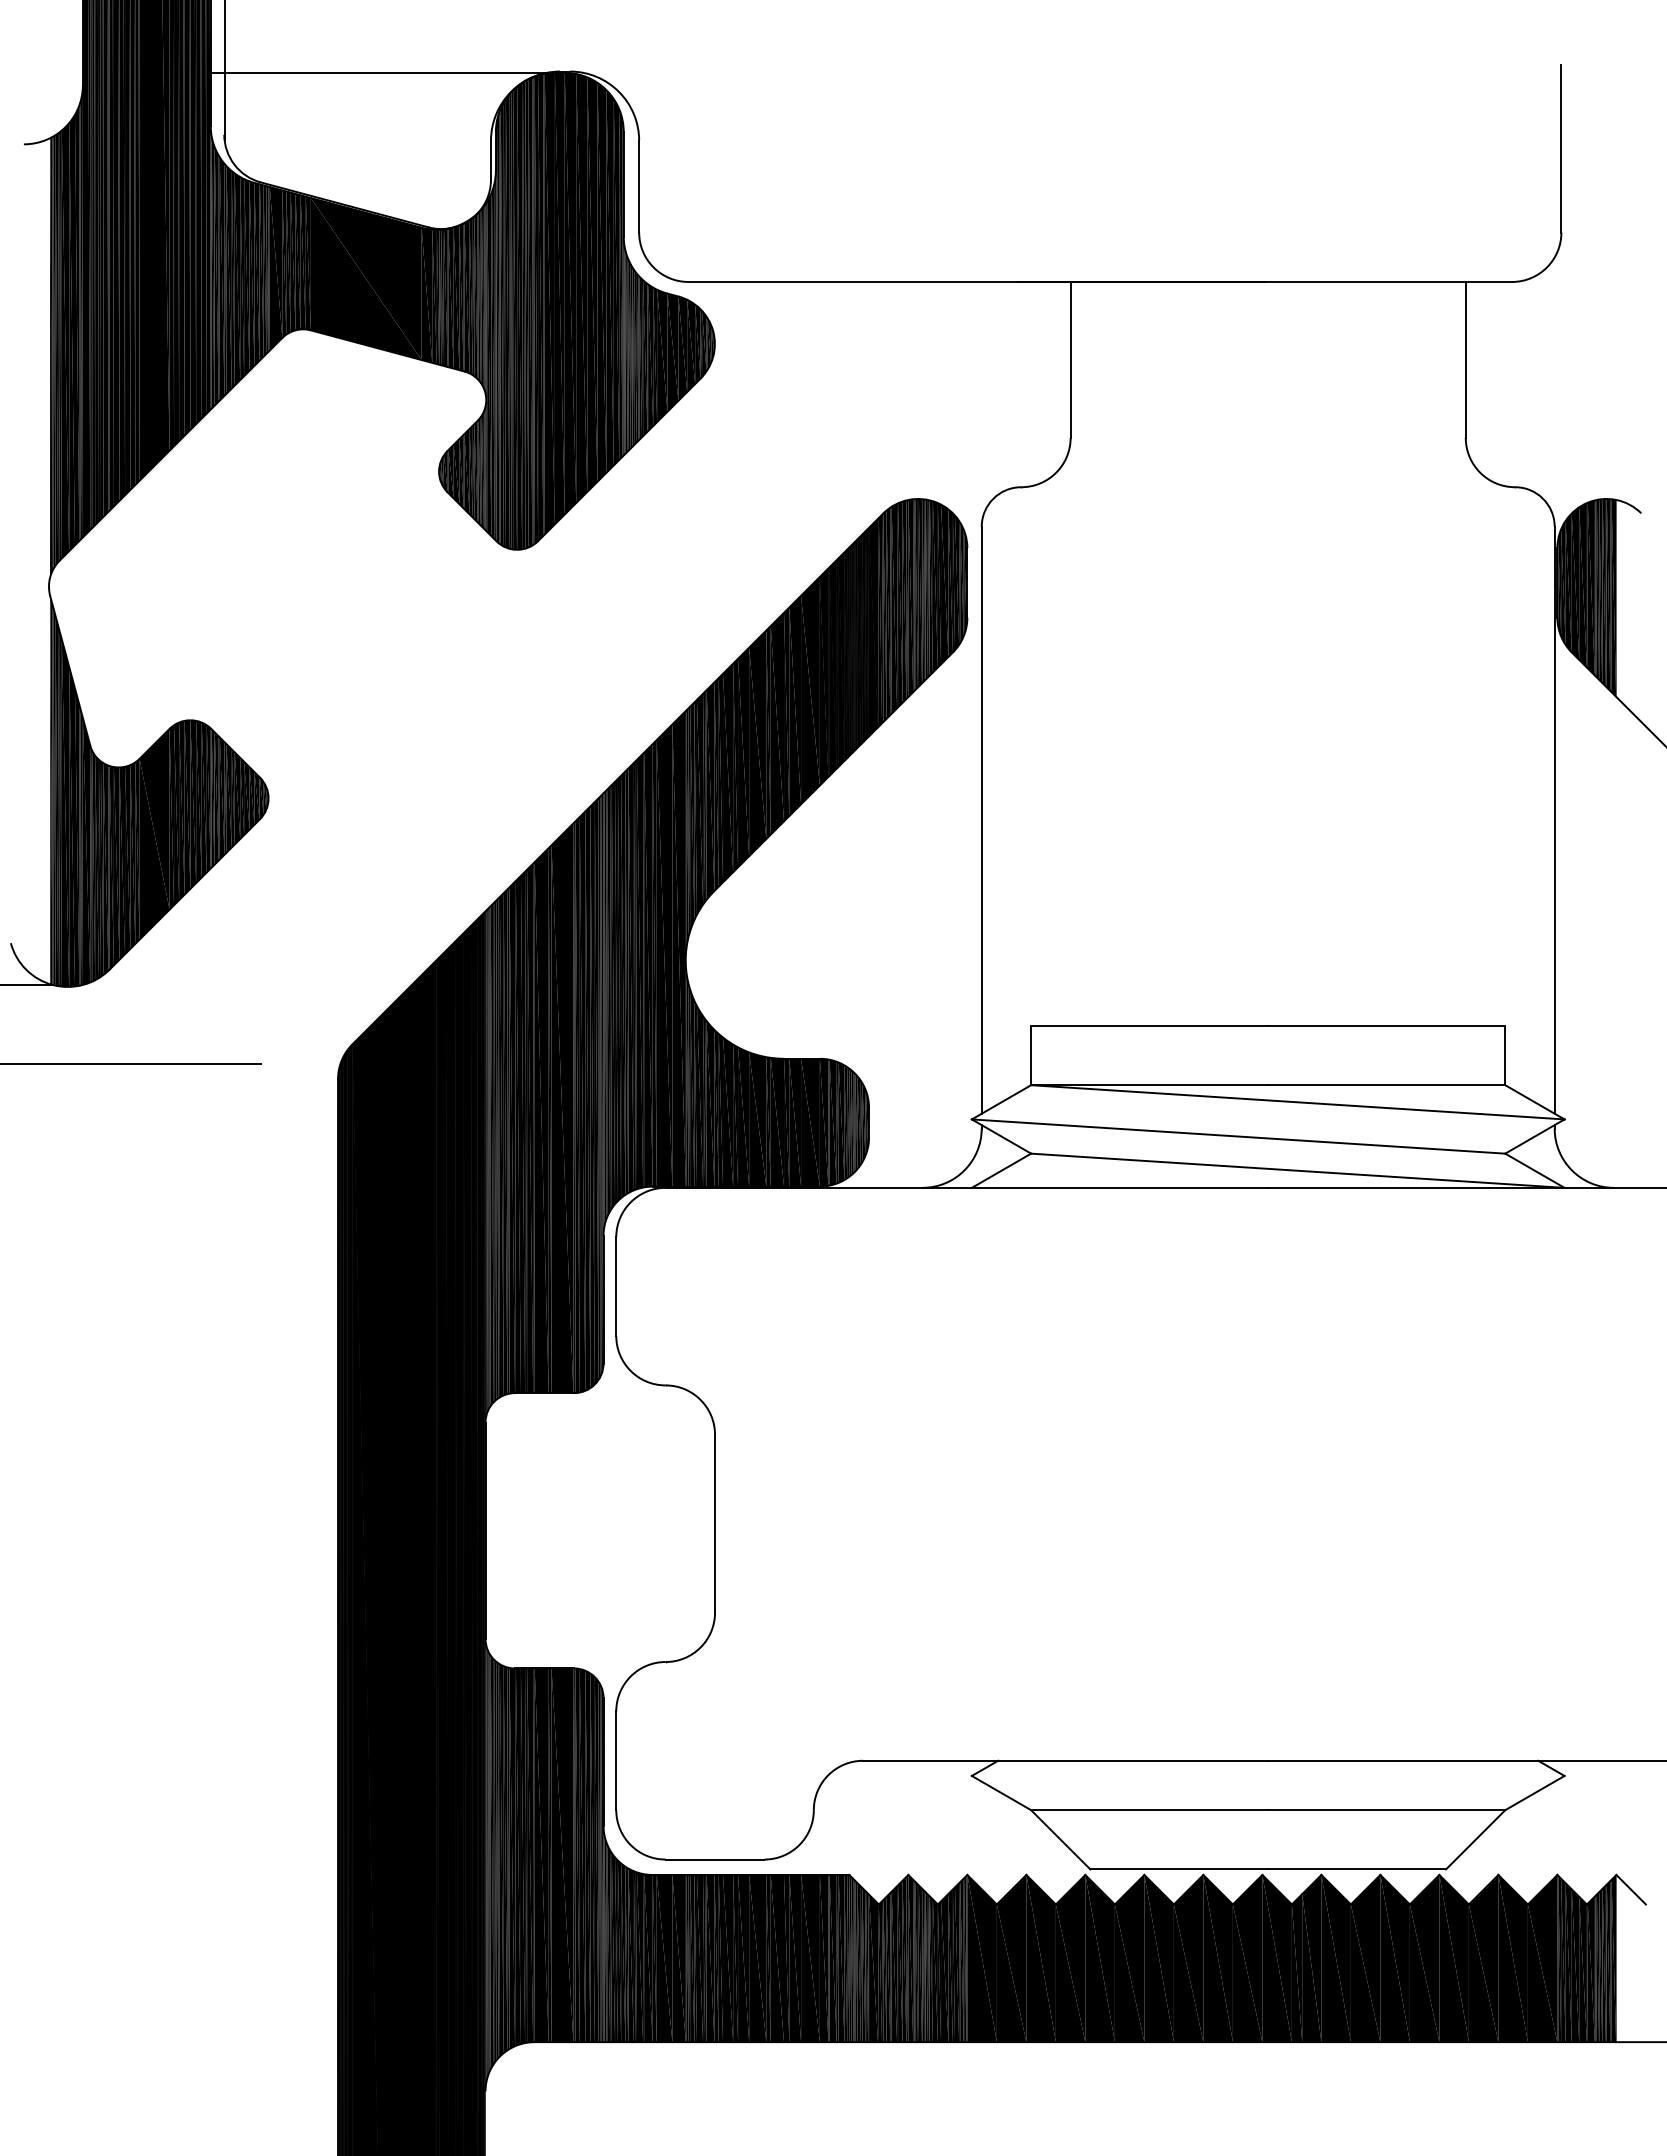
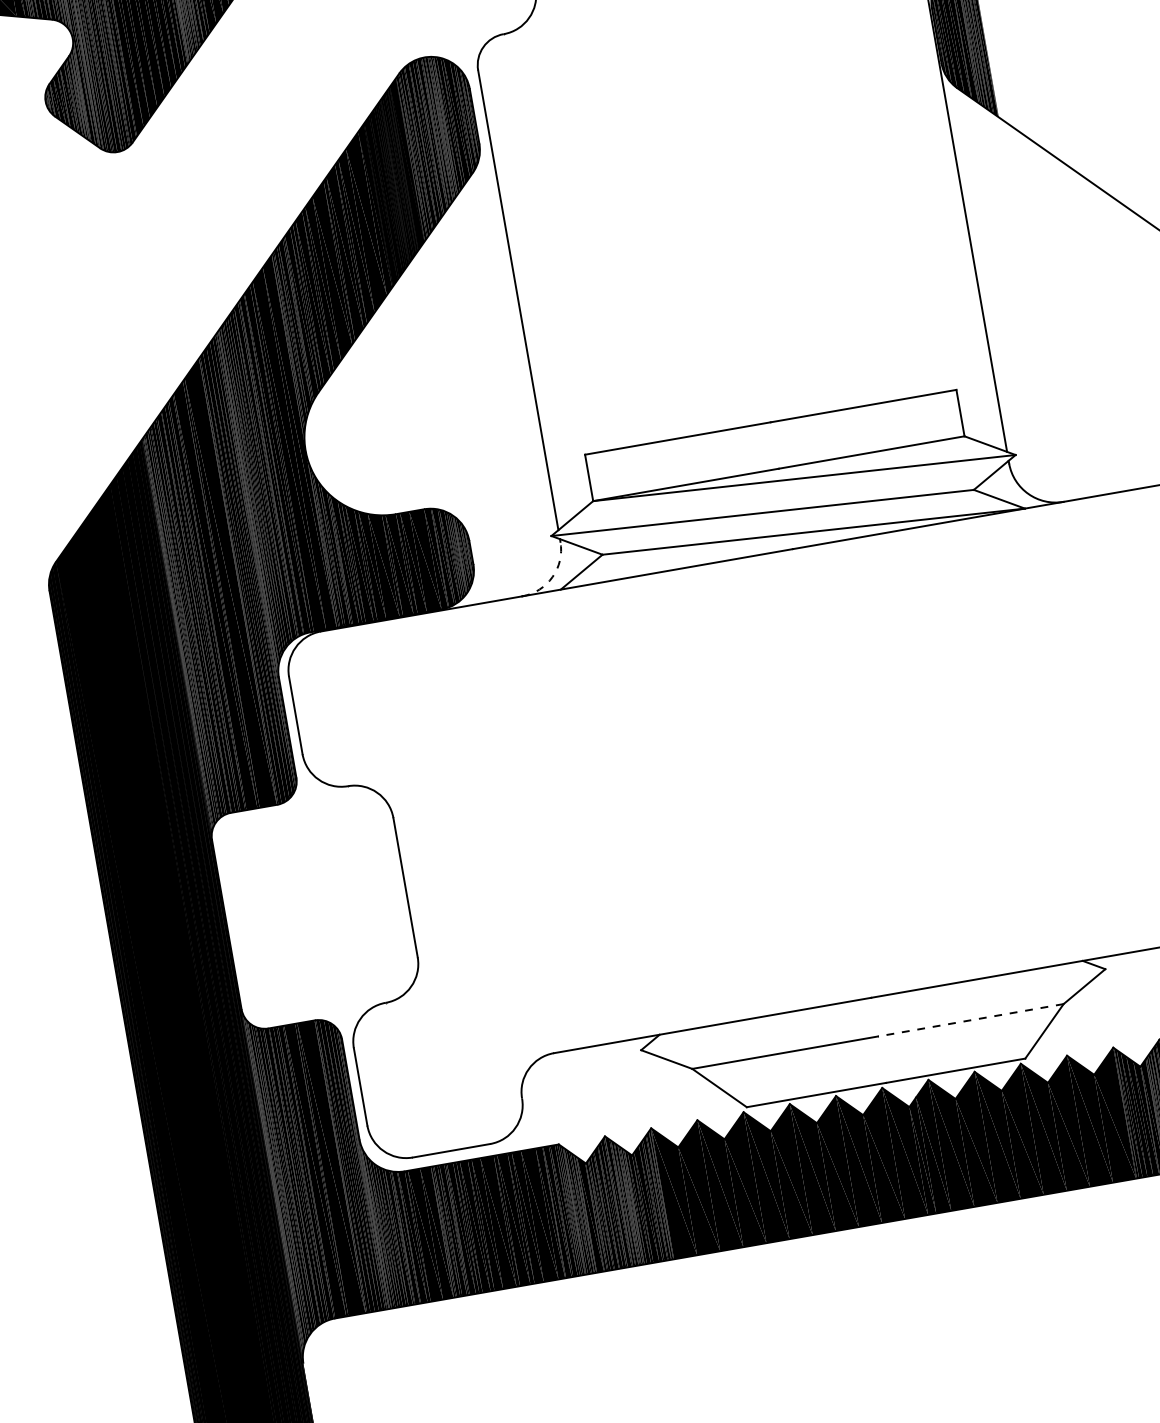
arc: (964, 1170) -> (552, 577), solid -> dashed
line: (1386, 1810) -> (970, 1020), solid -> dashed

